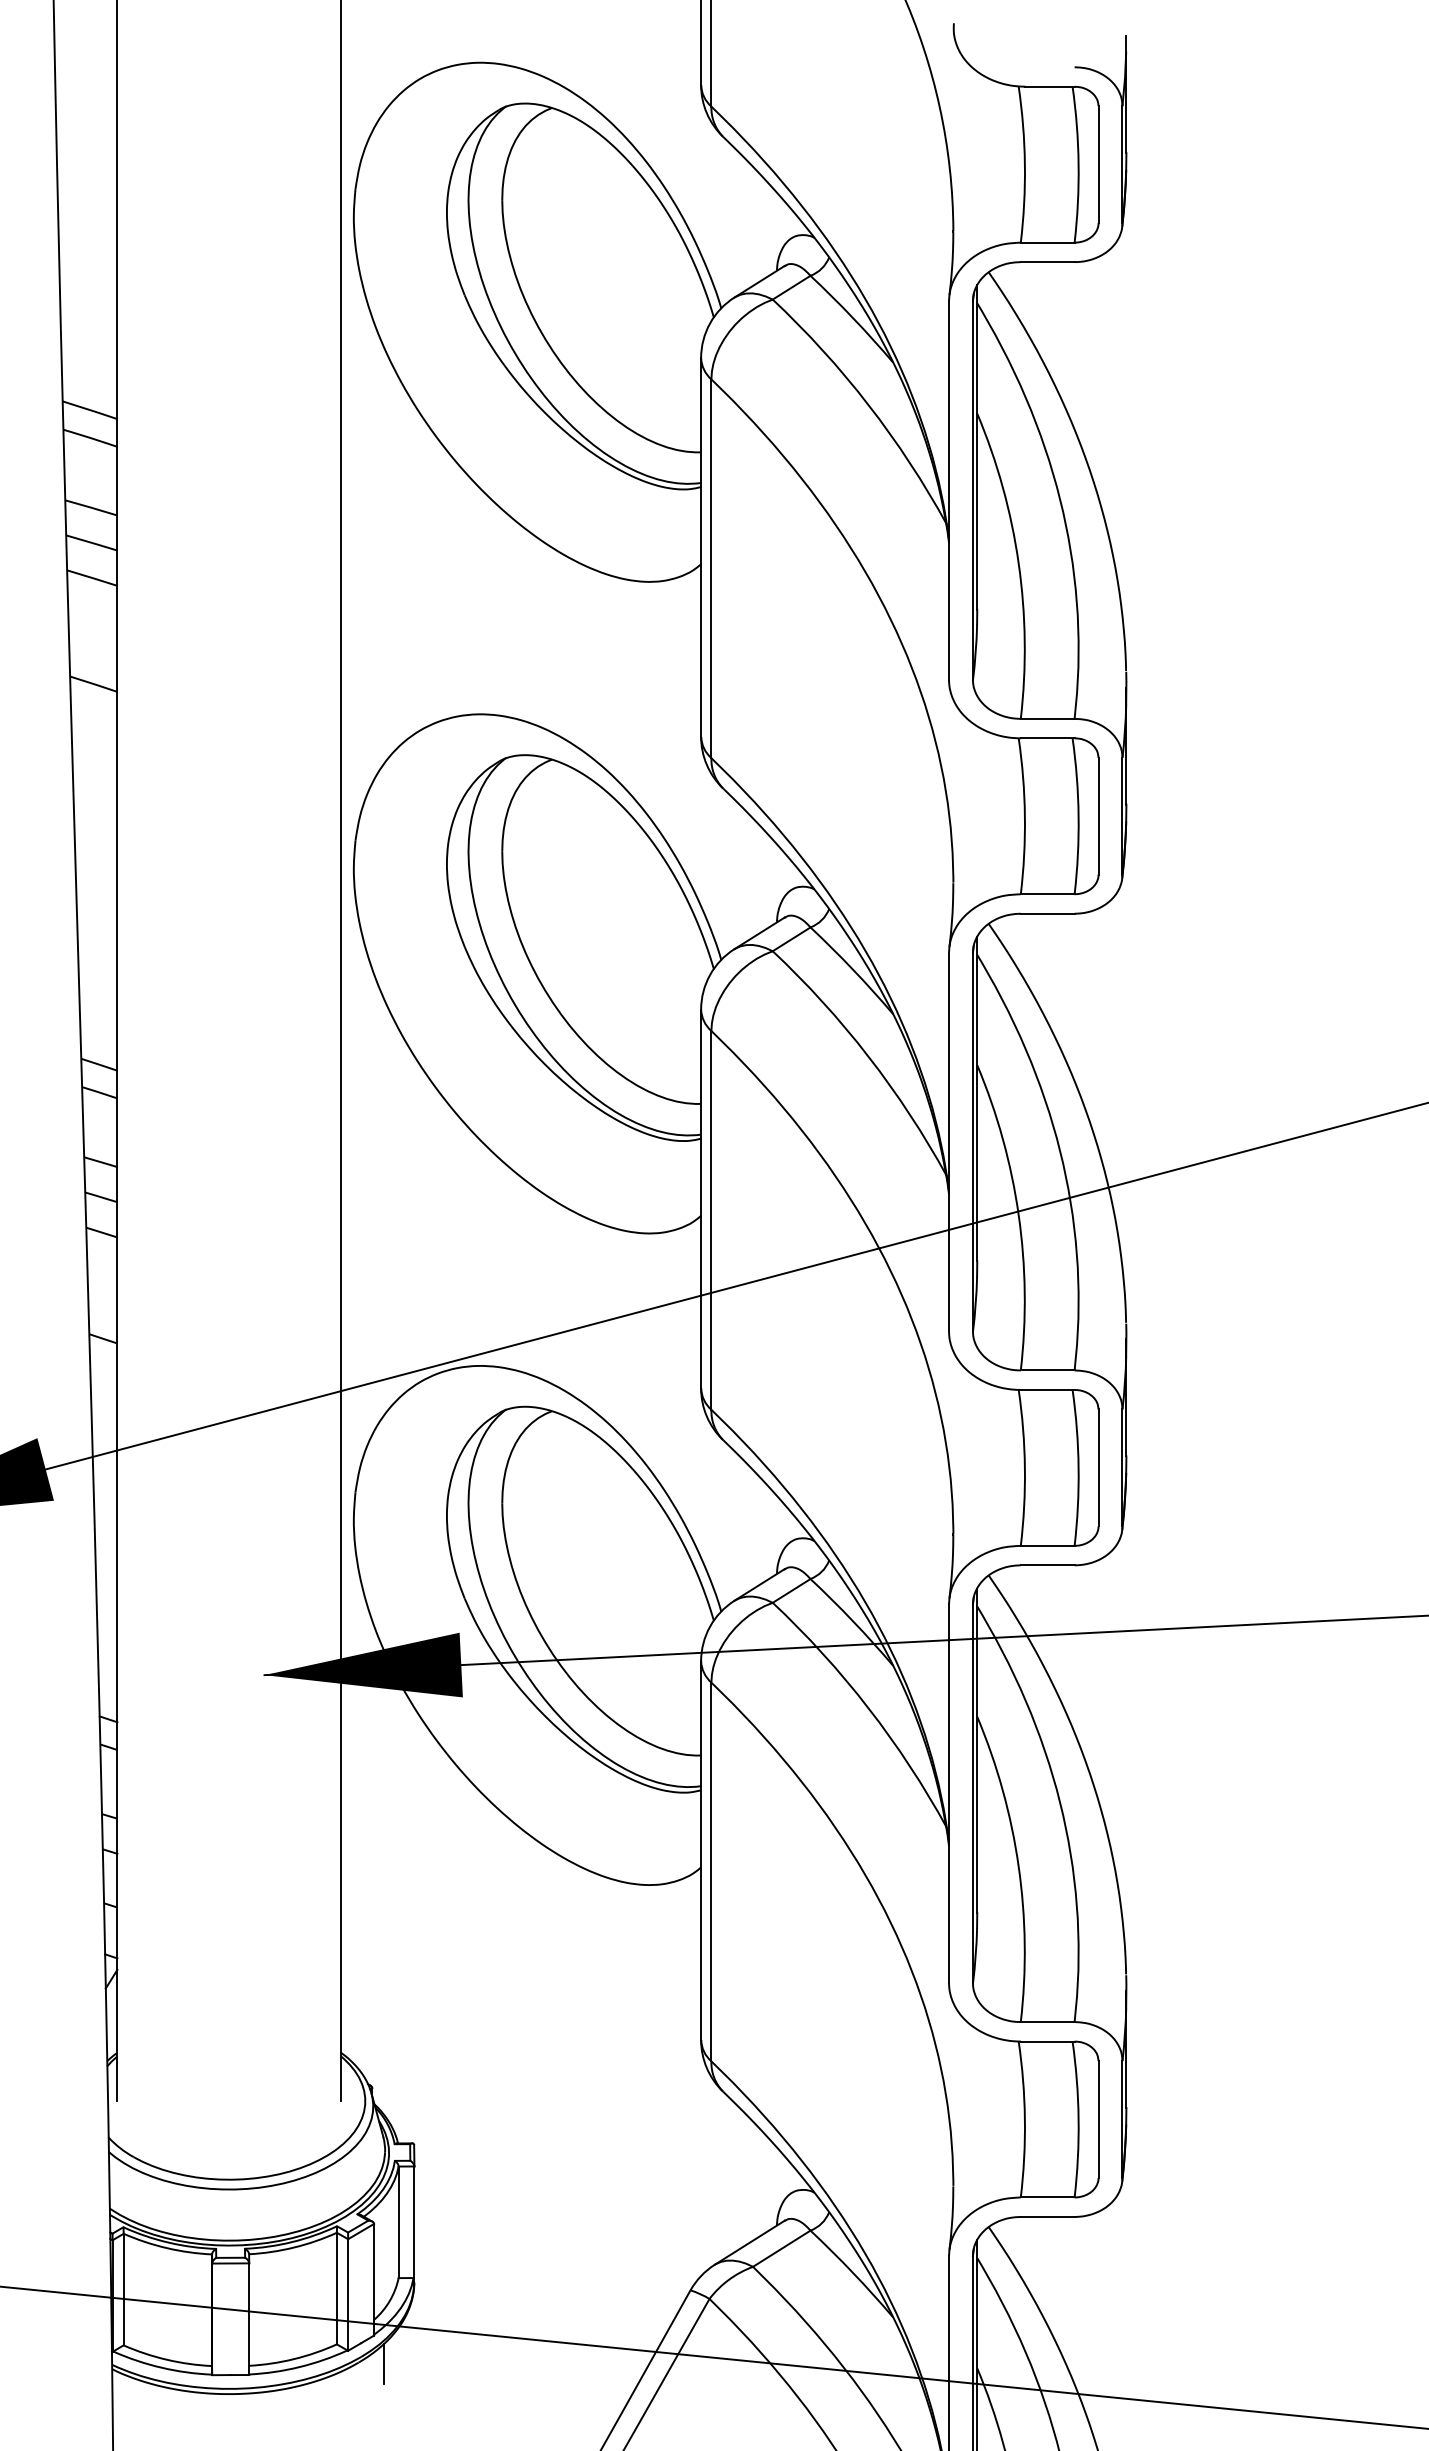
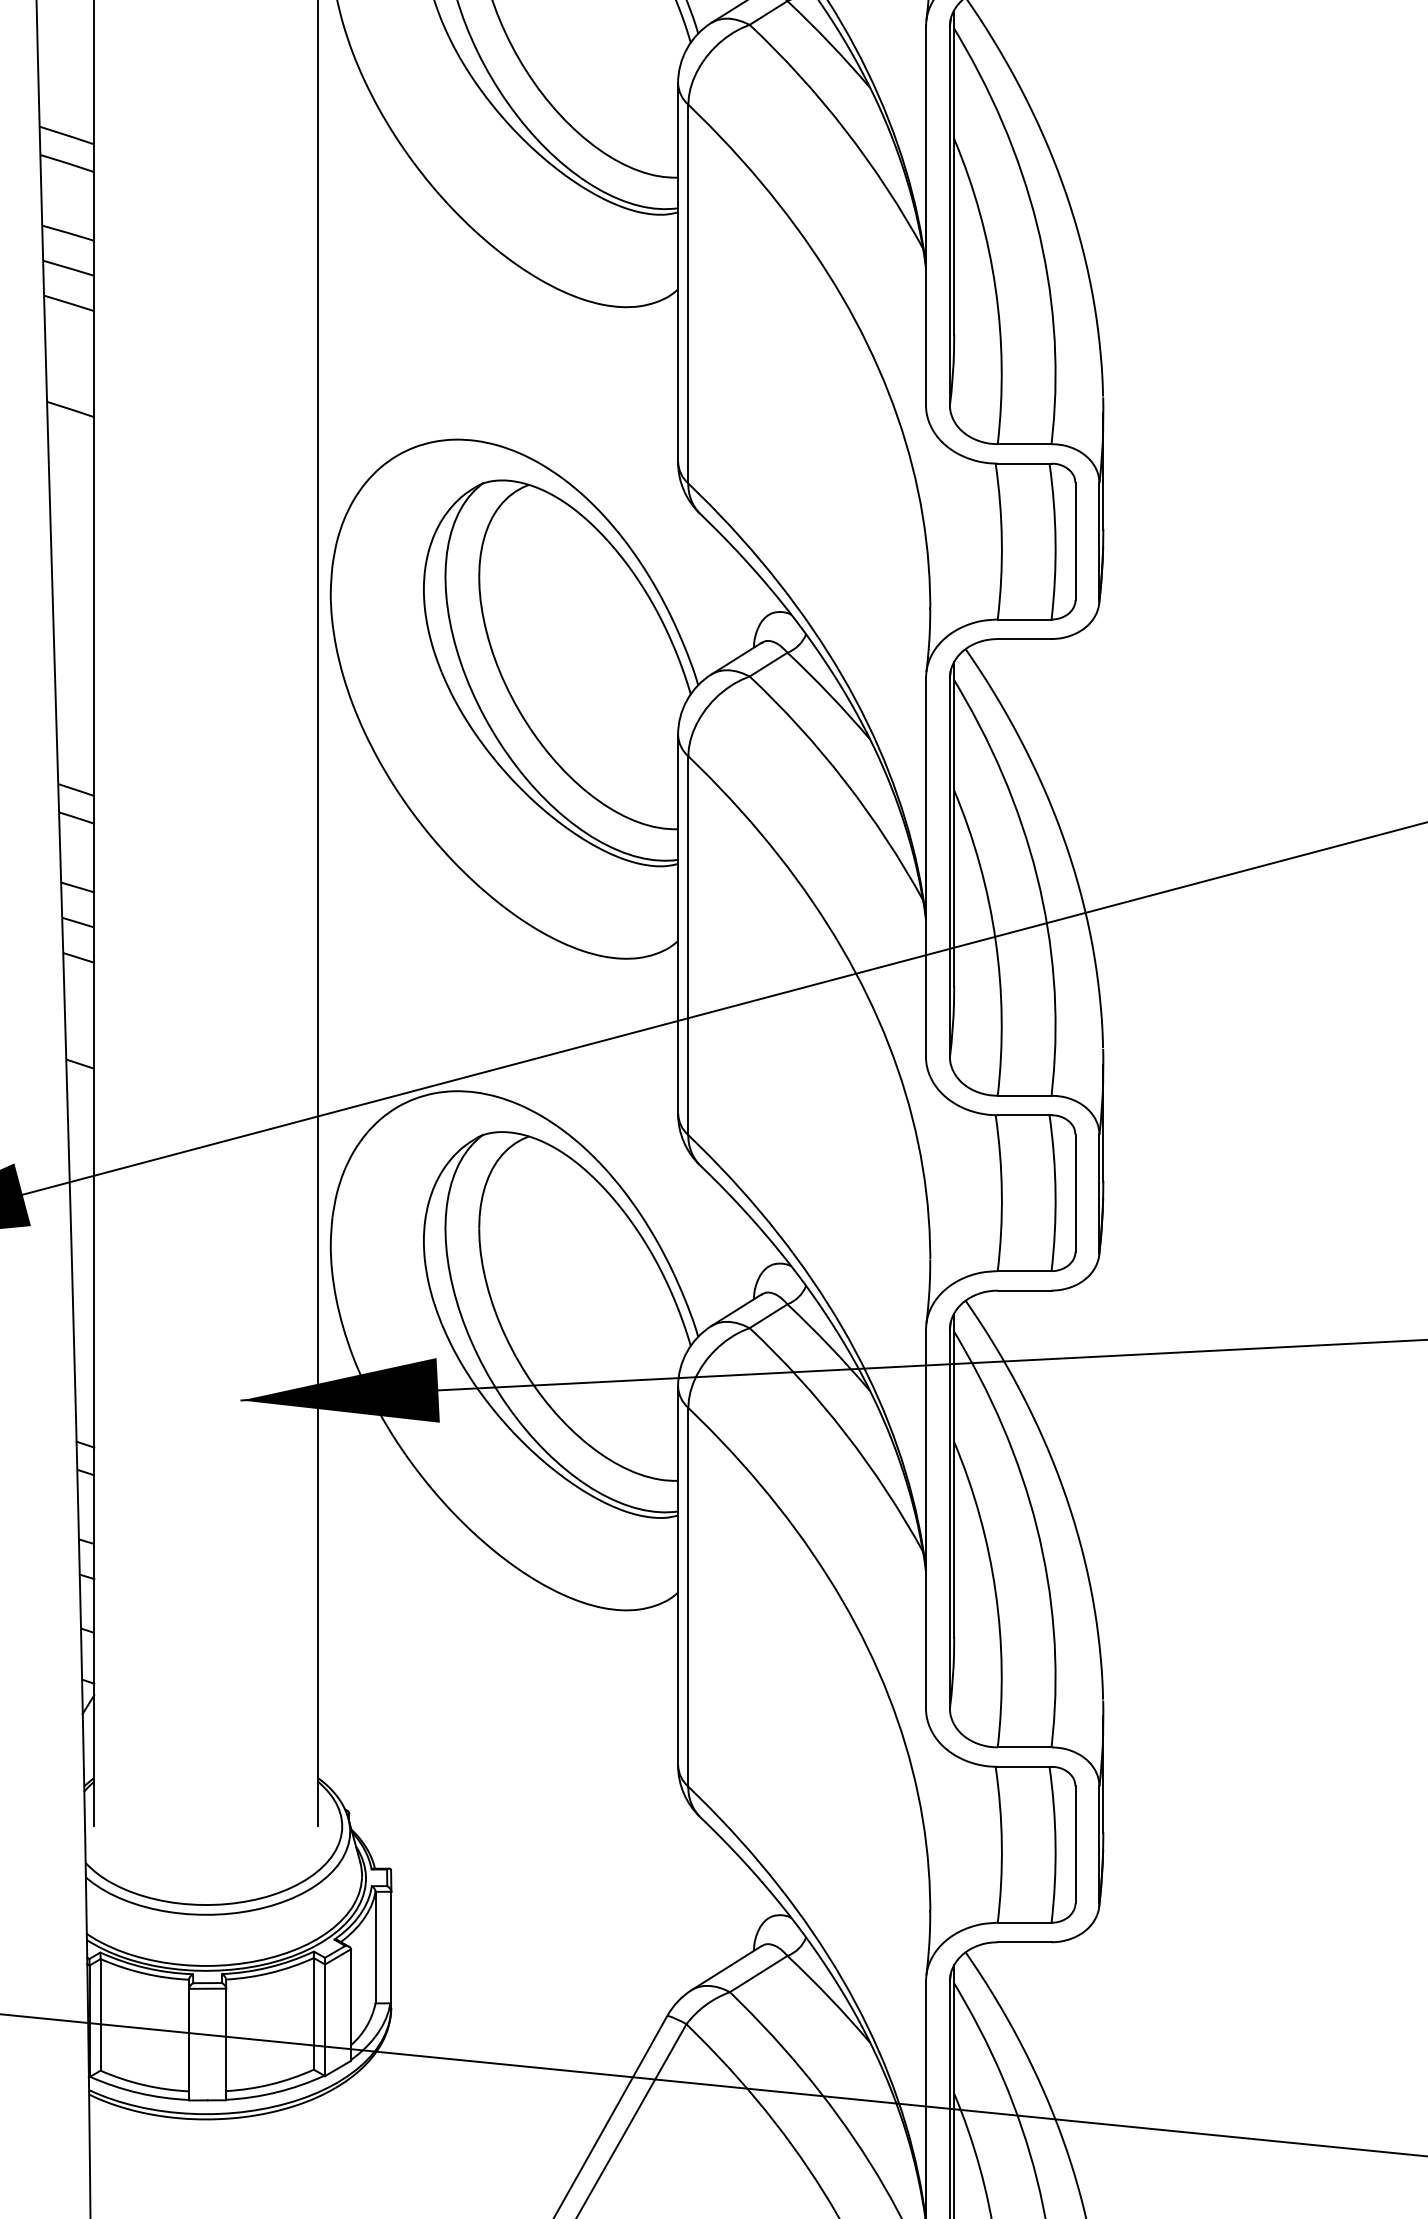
line: (384, 2363) -> (361, 2088), removed

